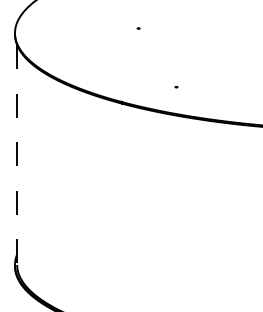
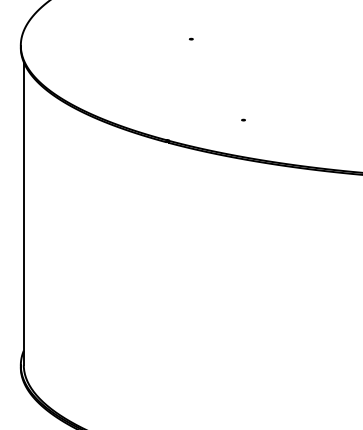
line: (16, 154) -> (23, 213), dashed -> solid

